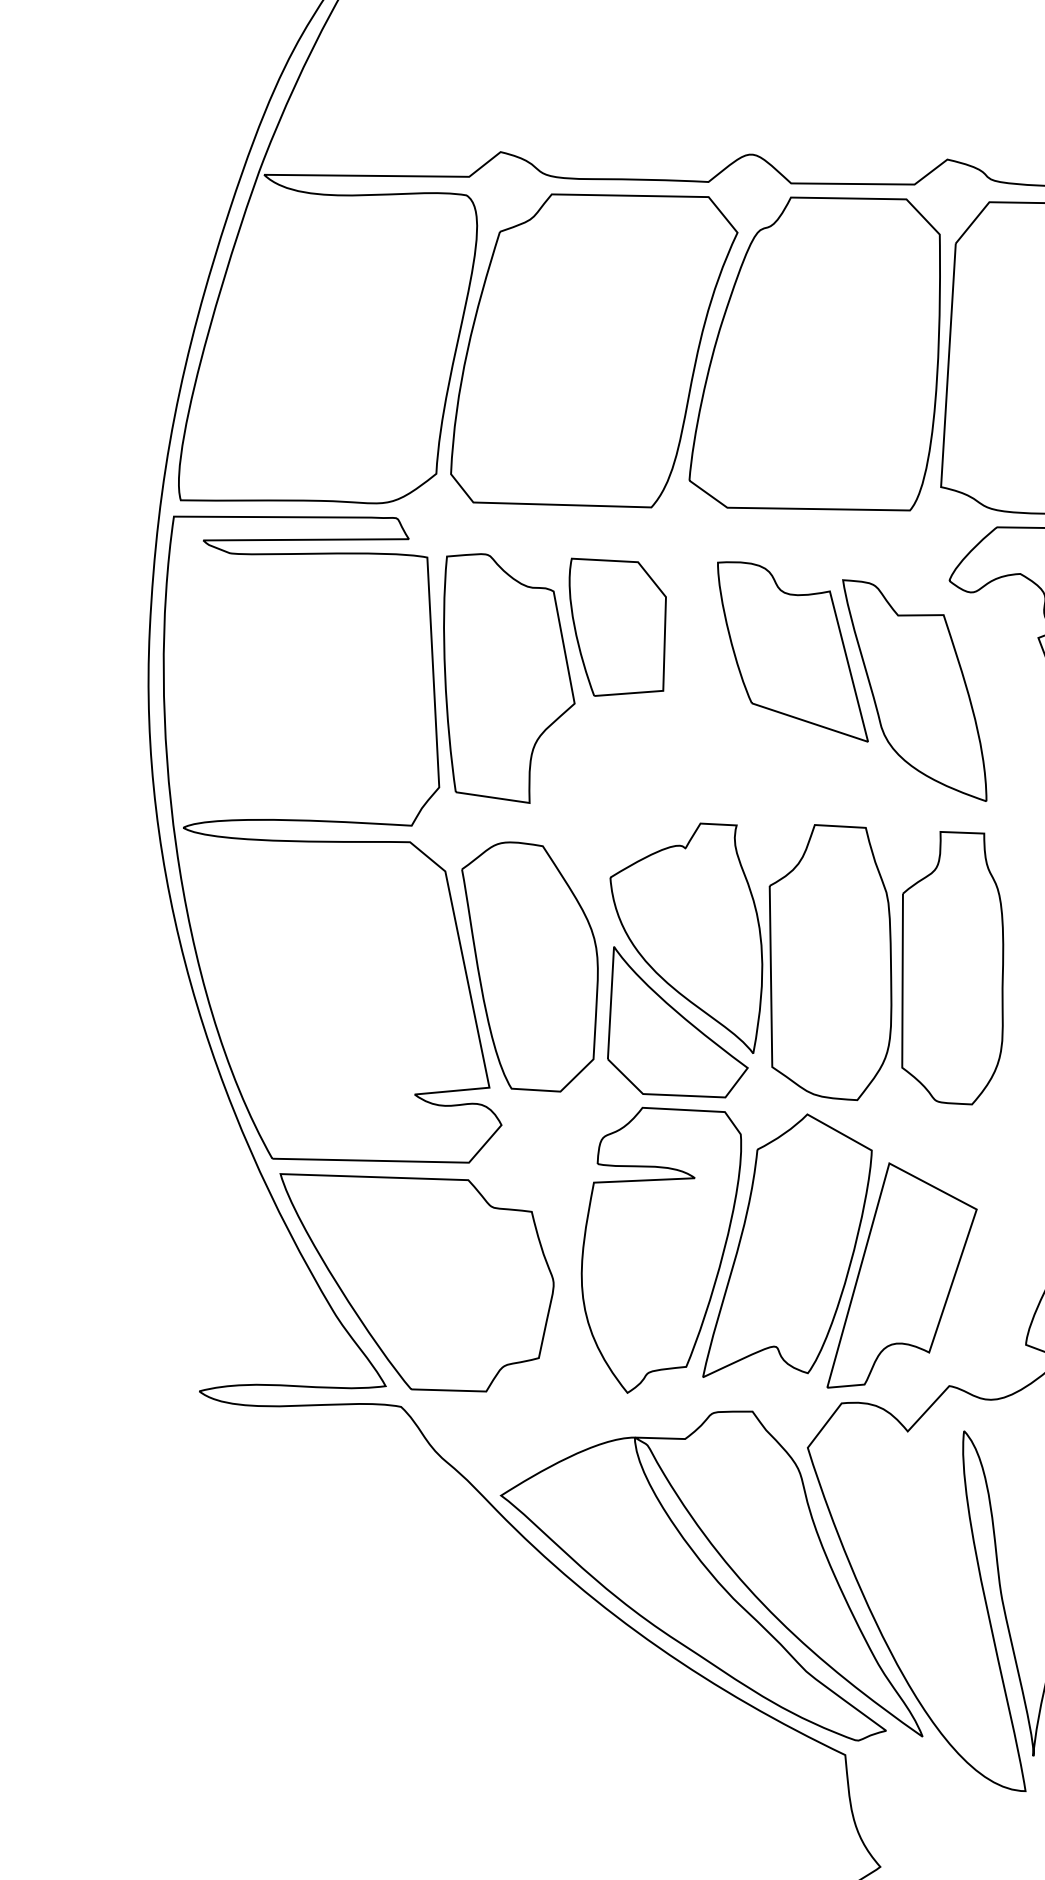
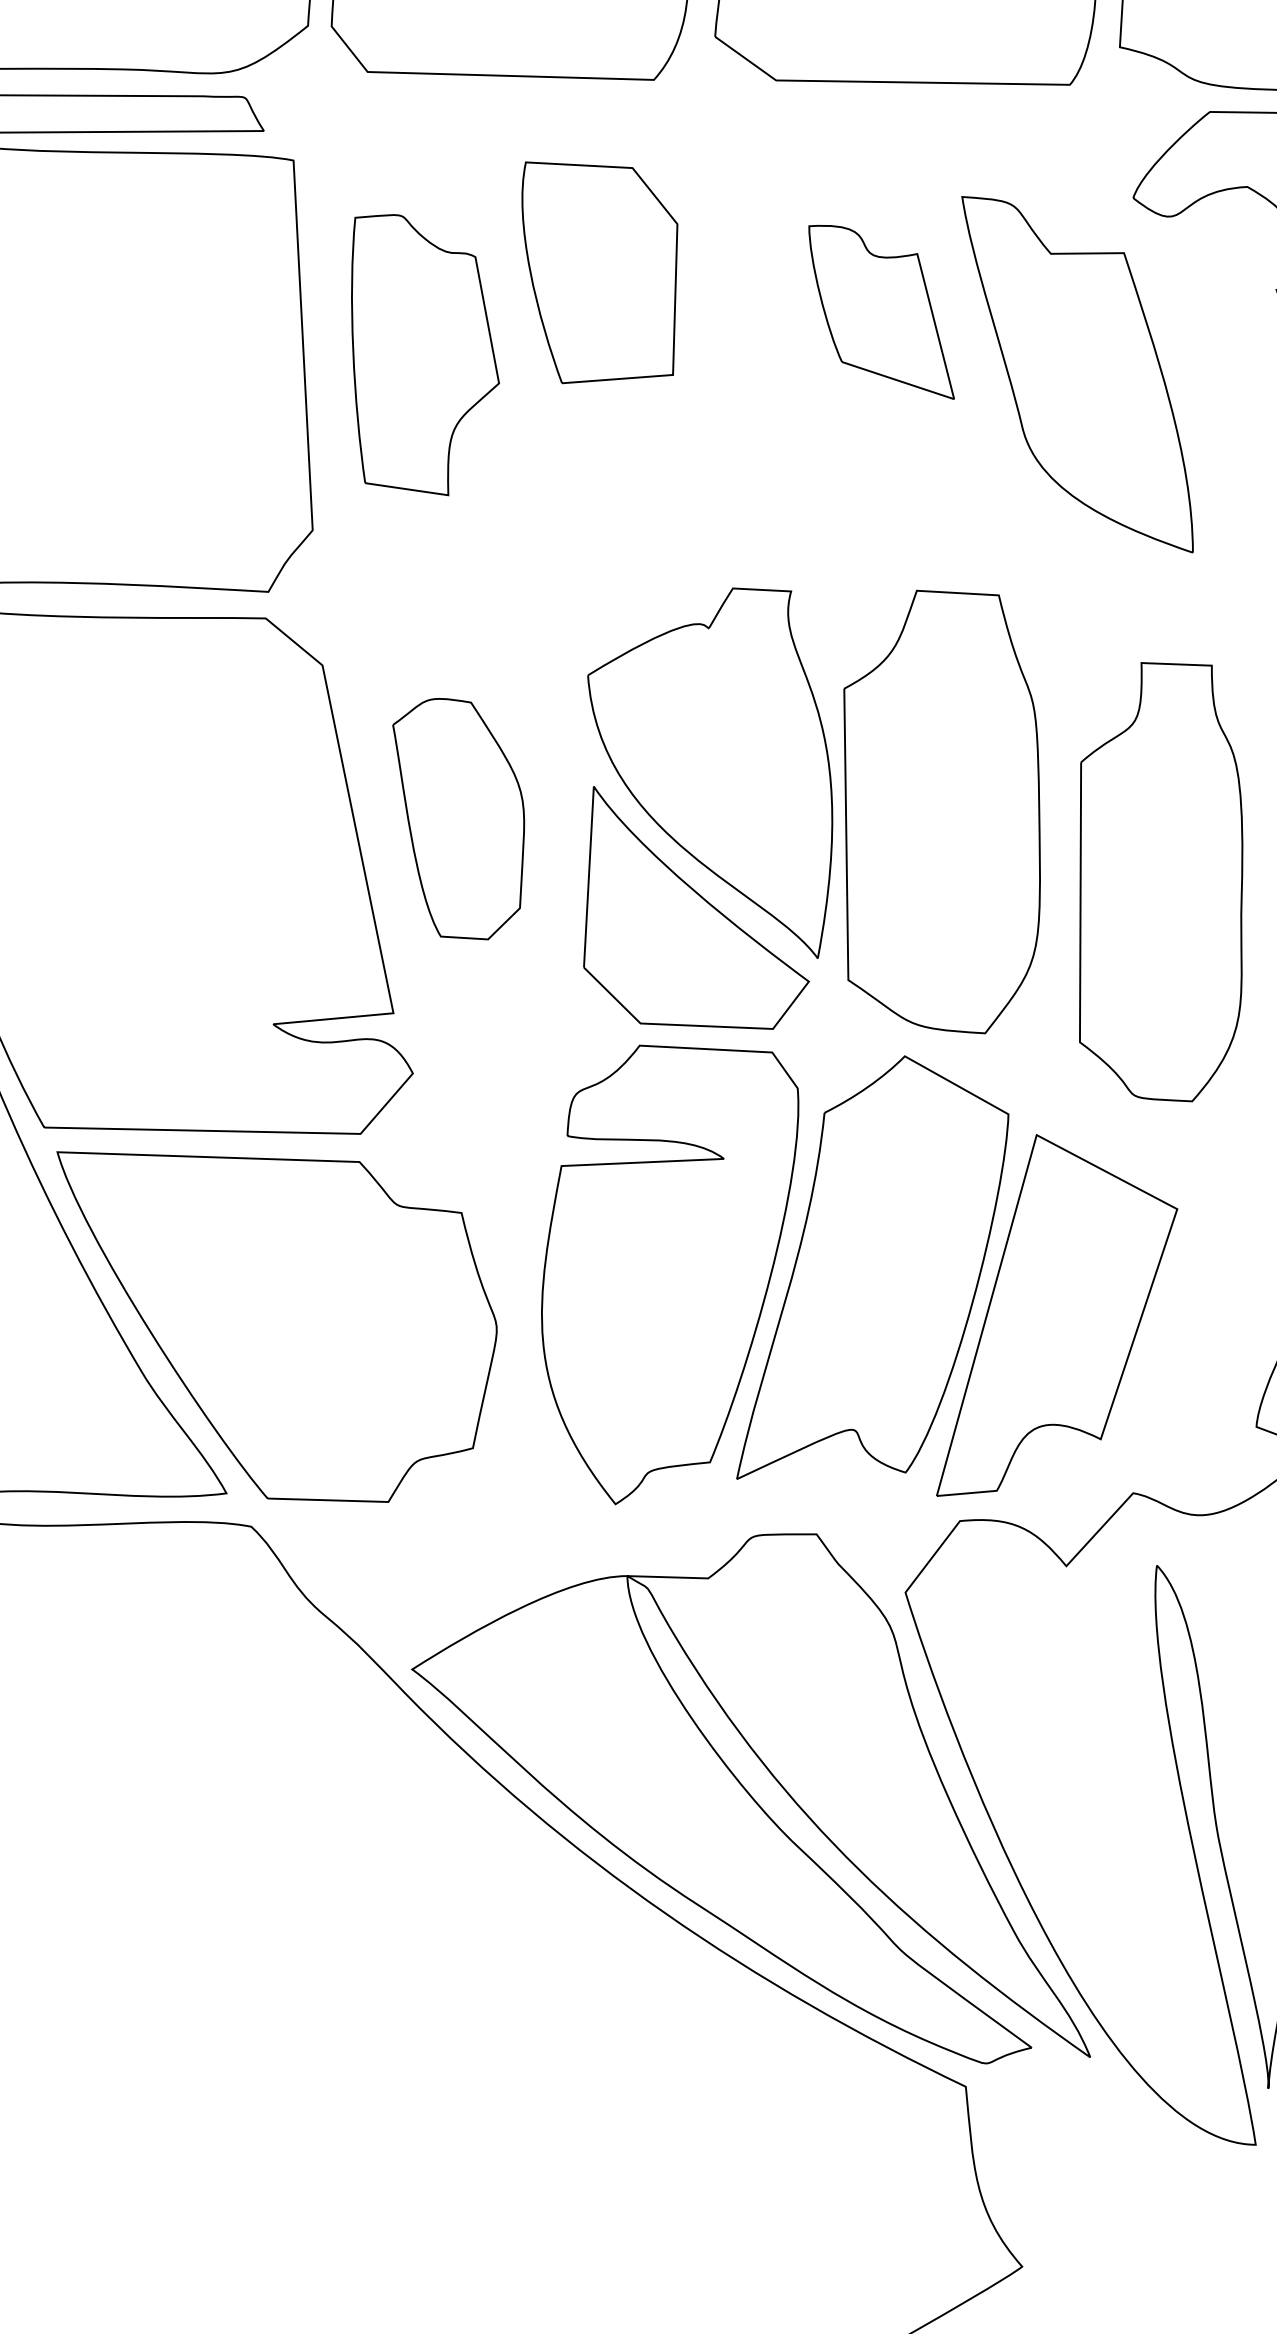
part: (792, 651) -> (880, 311), size x0.6
part: (509, 678) -> (425, 355), size x0.7
part: (529, 966) -> (457, 818), size x0.6
part: (952, 968) -> (1160, 882), moved

